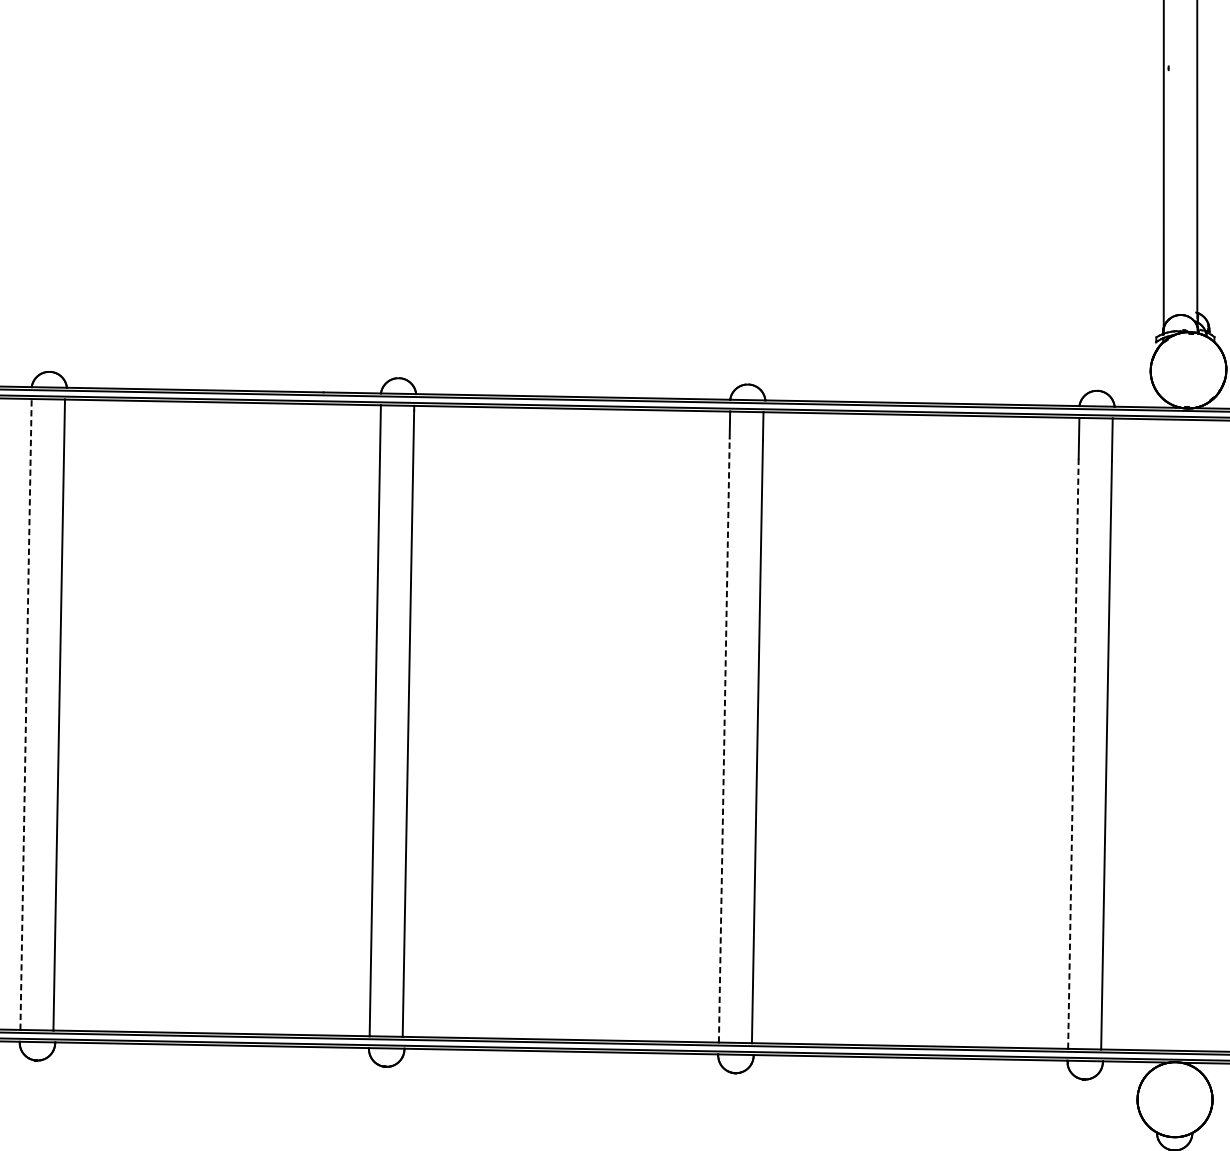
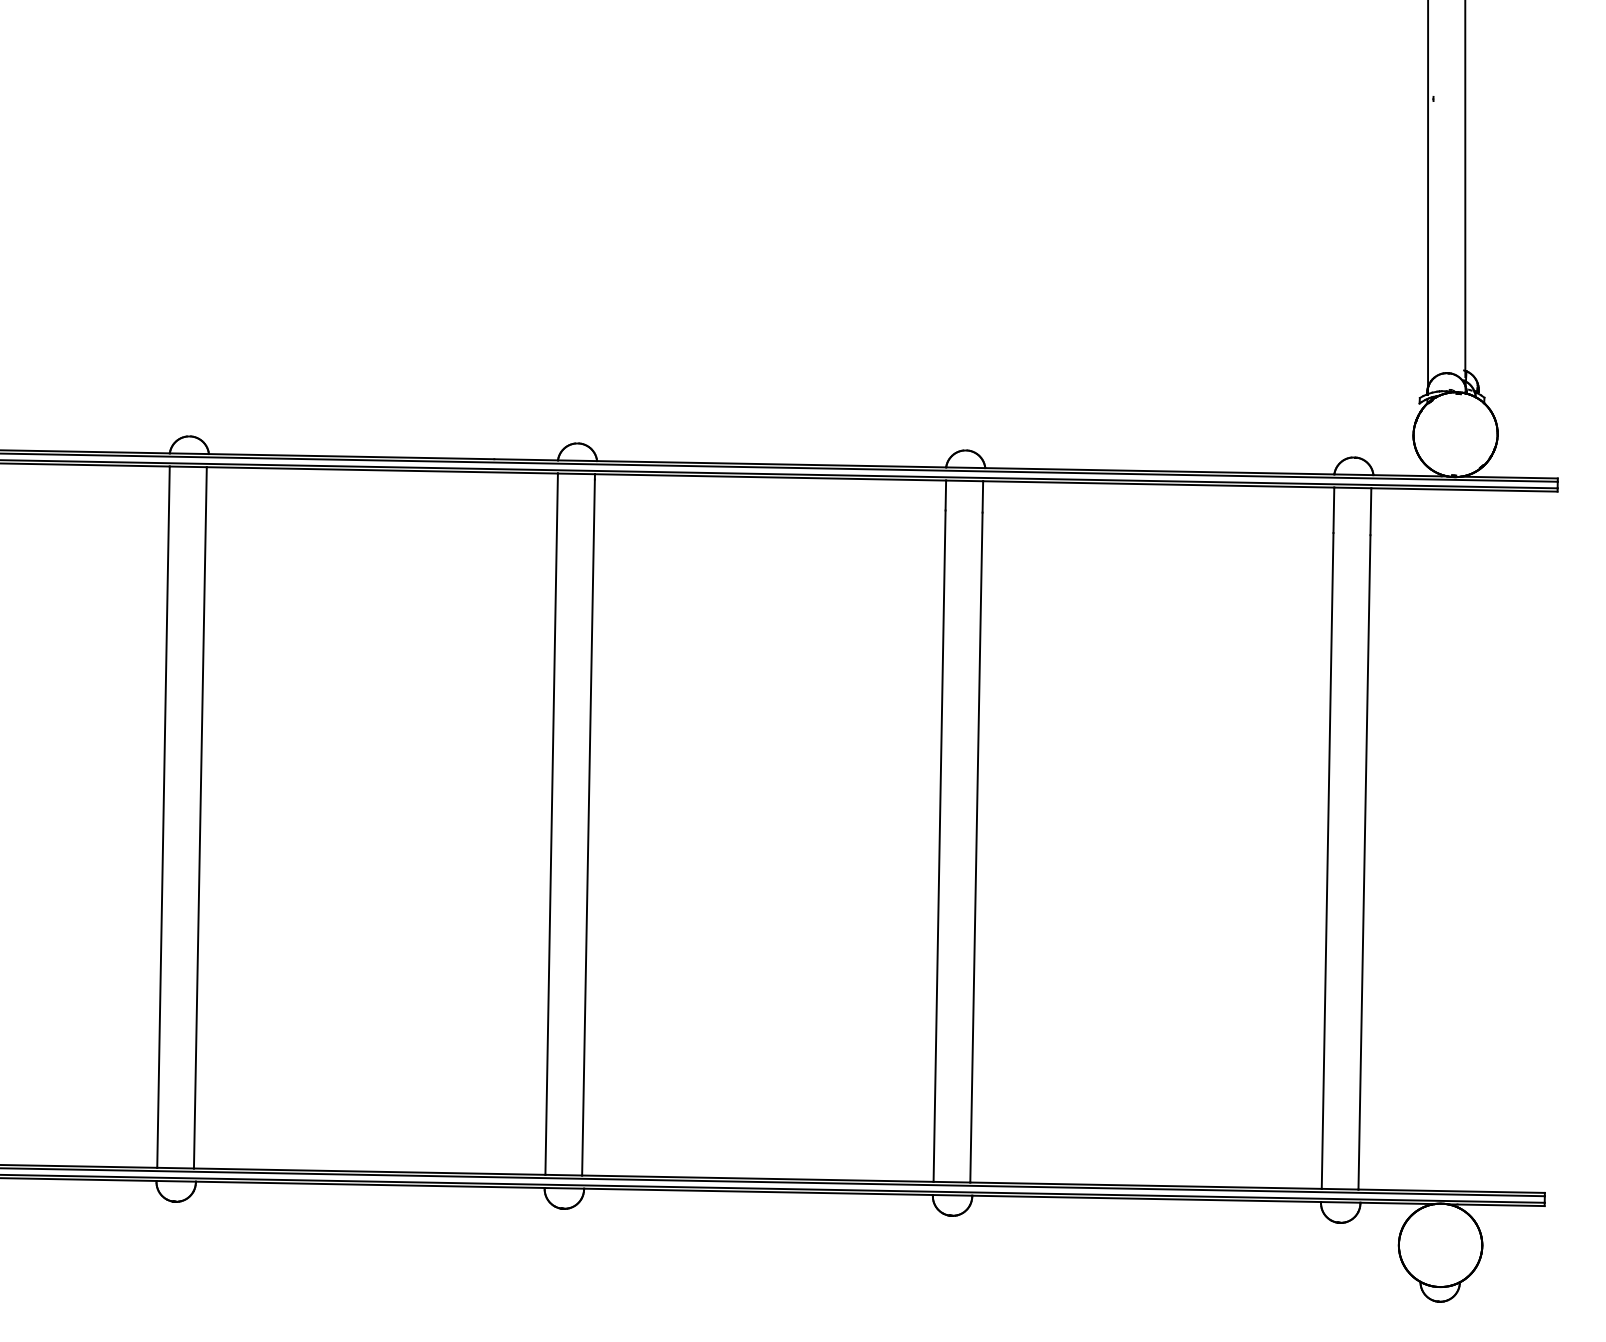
line: (26, 714) -> (163, 817), dashed -> solid
line: (724, 740) -> (939, 846), dashed -> solid
line: (1073, 753) -> (1327, 860), dashed -> solid

